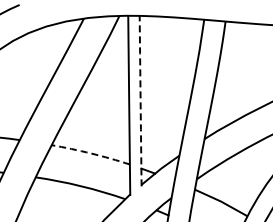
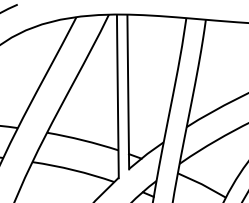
line: (140, 101) -> (128, 92), dashed -> solid
arc: (91, 153) -> (83, 140), dashed -> solid

